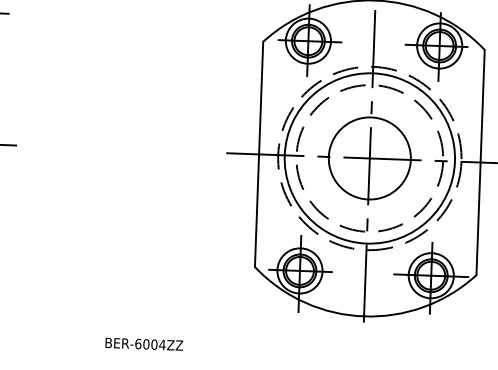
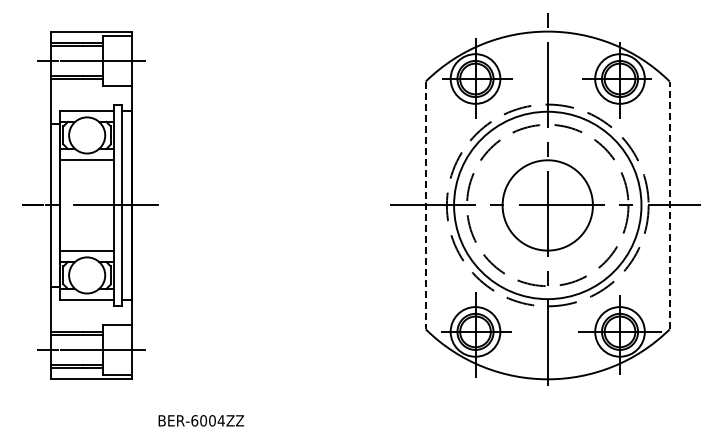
line: (258, 154) -> (425, 205), solid -> dashed
line: (480, 162) -> (669, 205), solid -> dashed
text: (144, 343) -> (201, 420), moved

